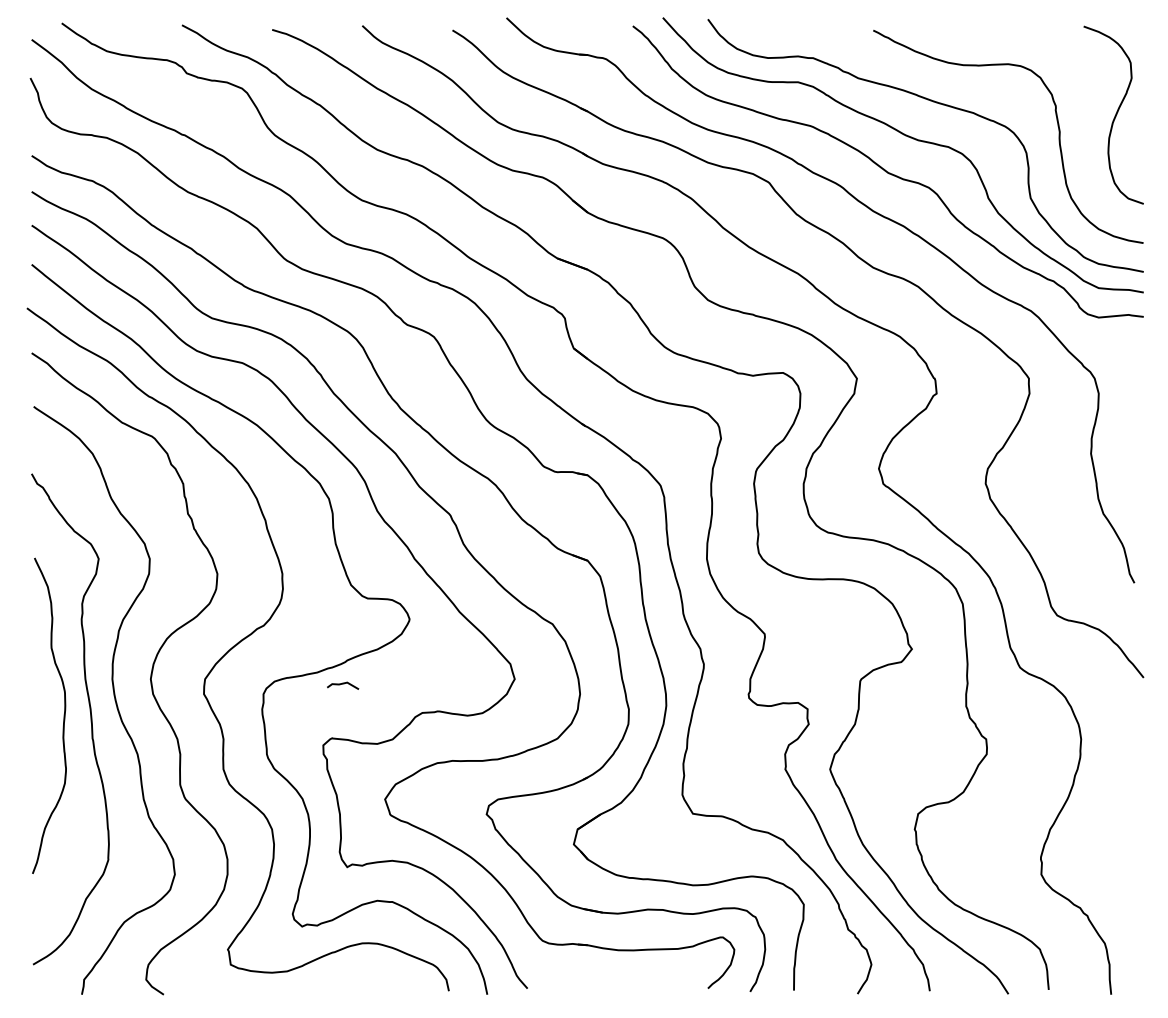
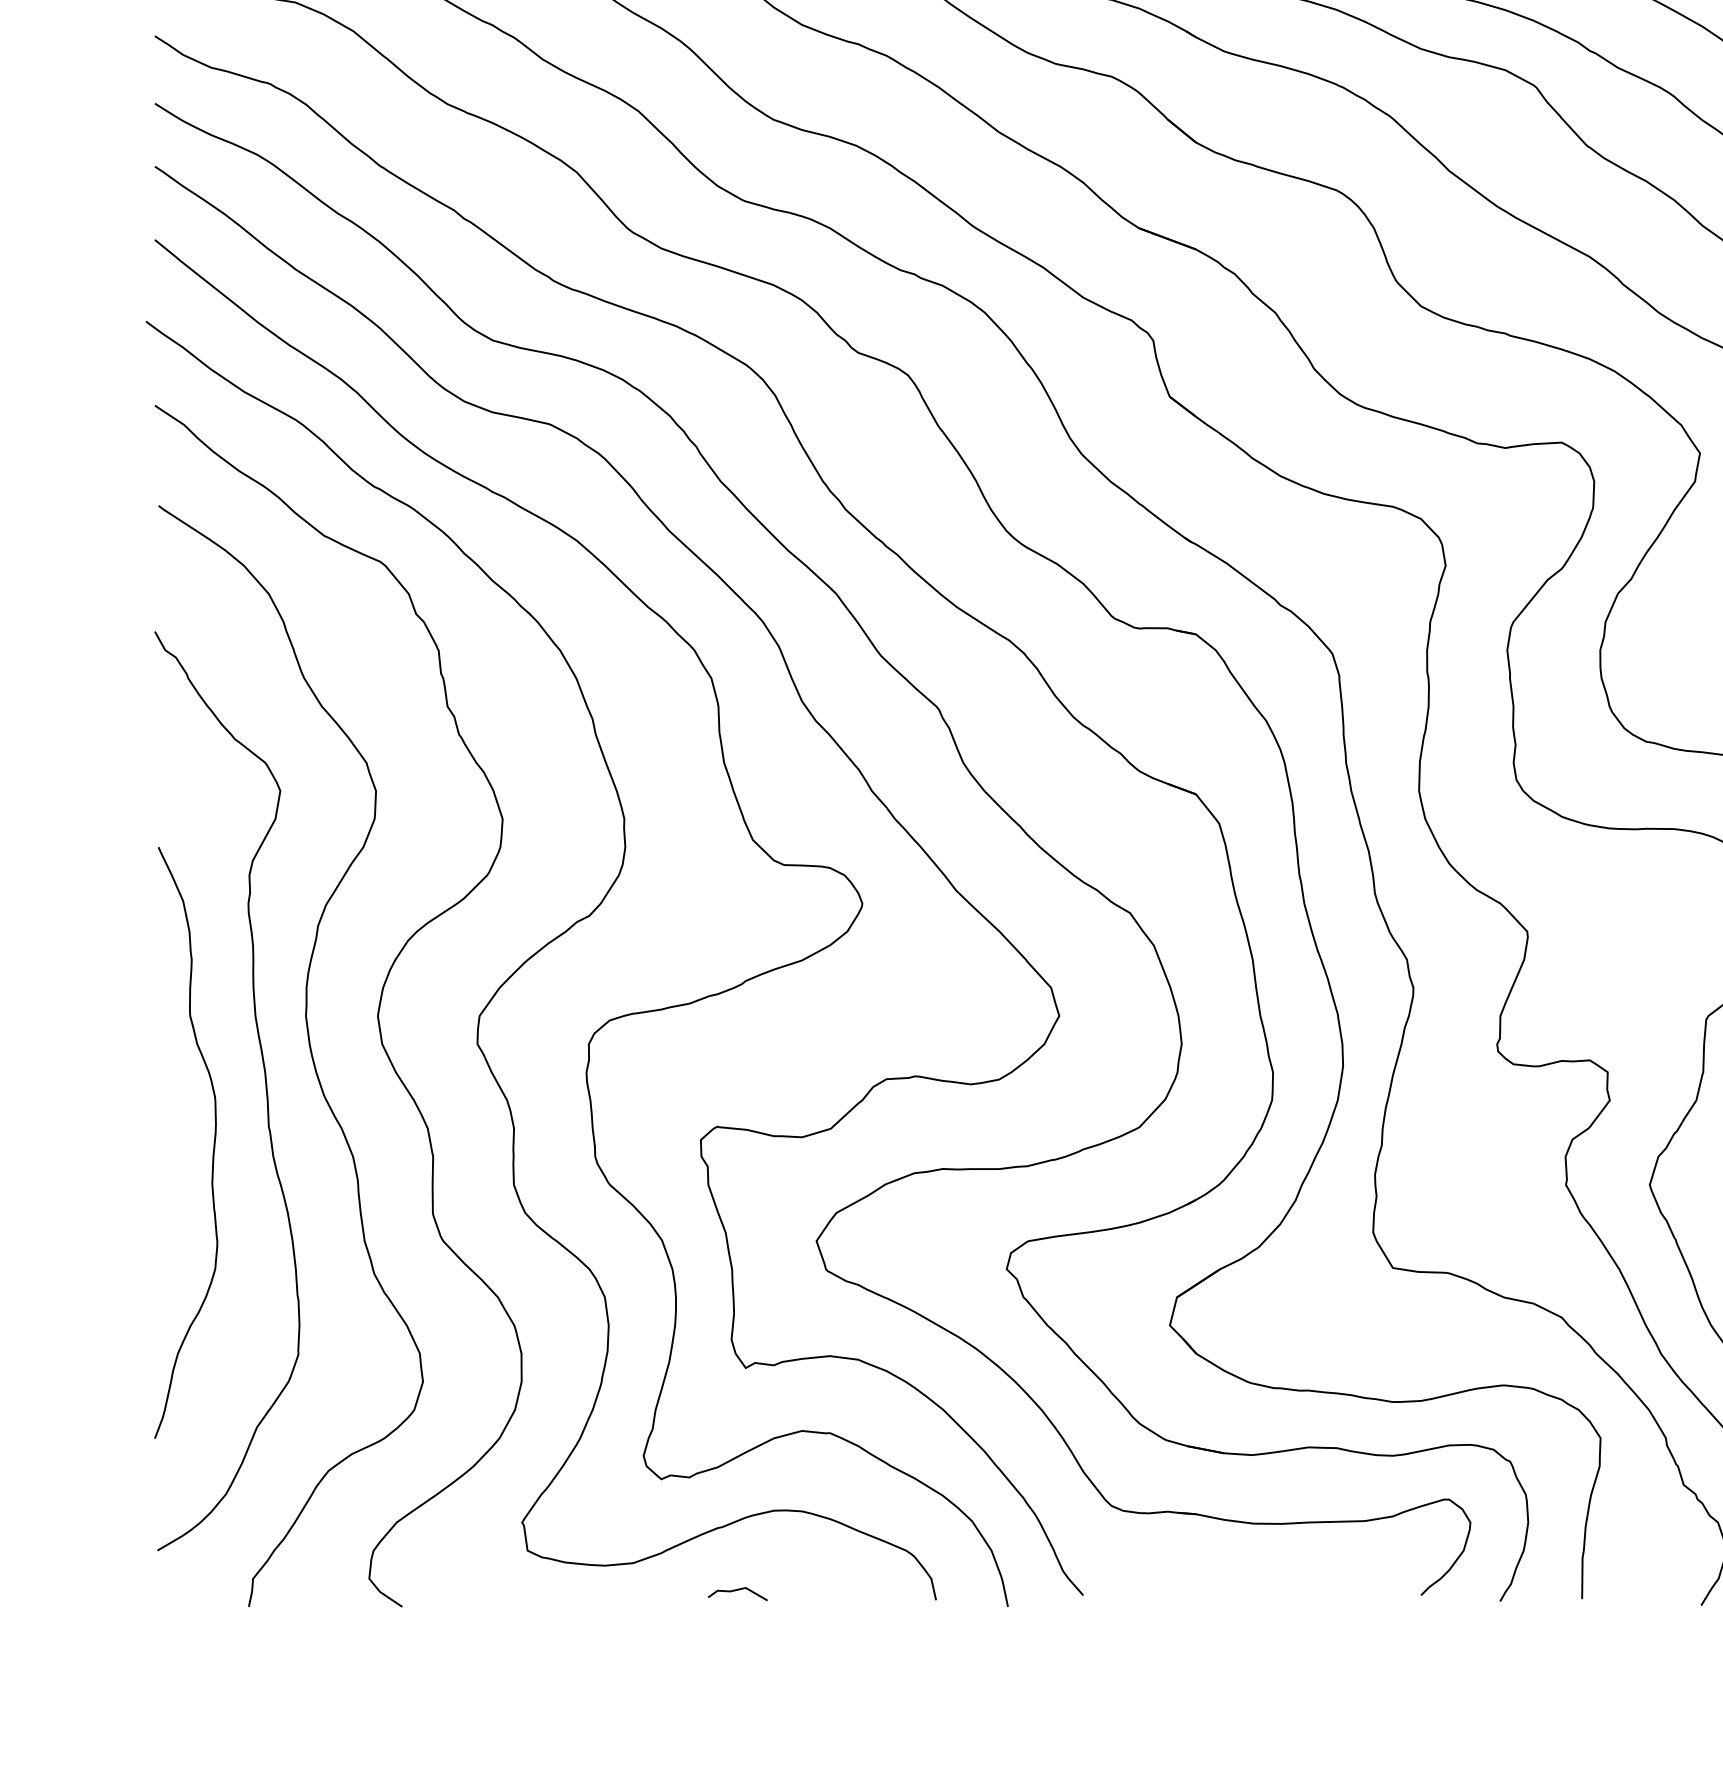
line: (343, 684) -> (738, 1591), moved
curve: (63, 715) -> (212, 1142), moved

